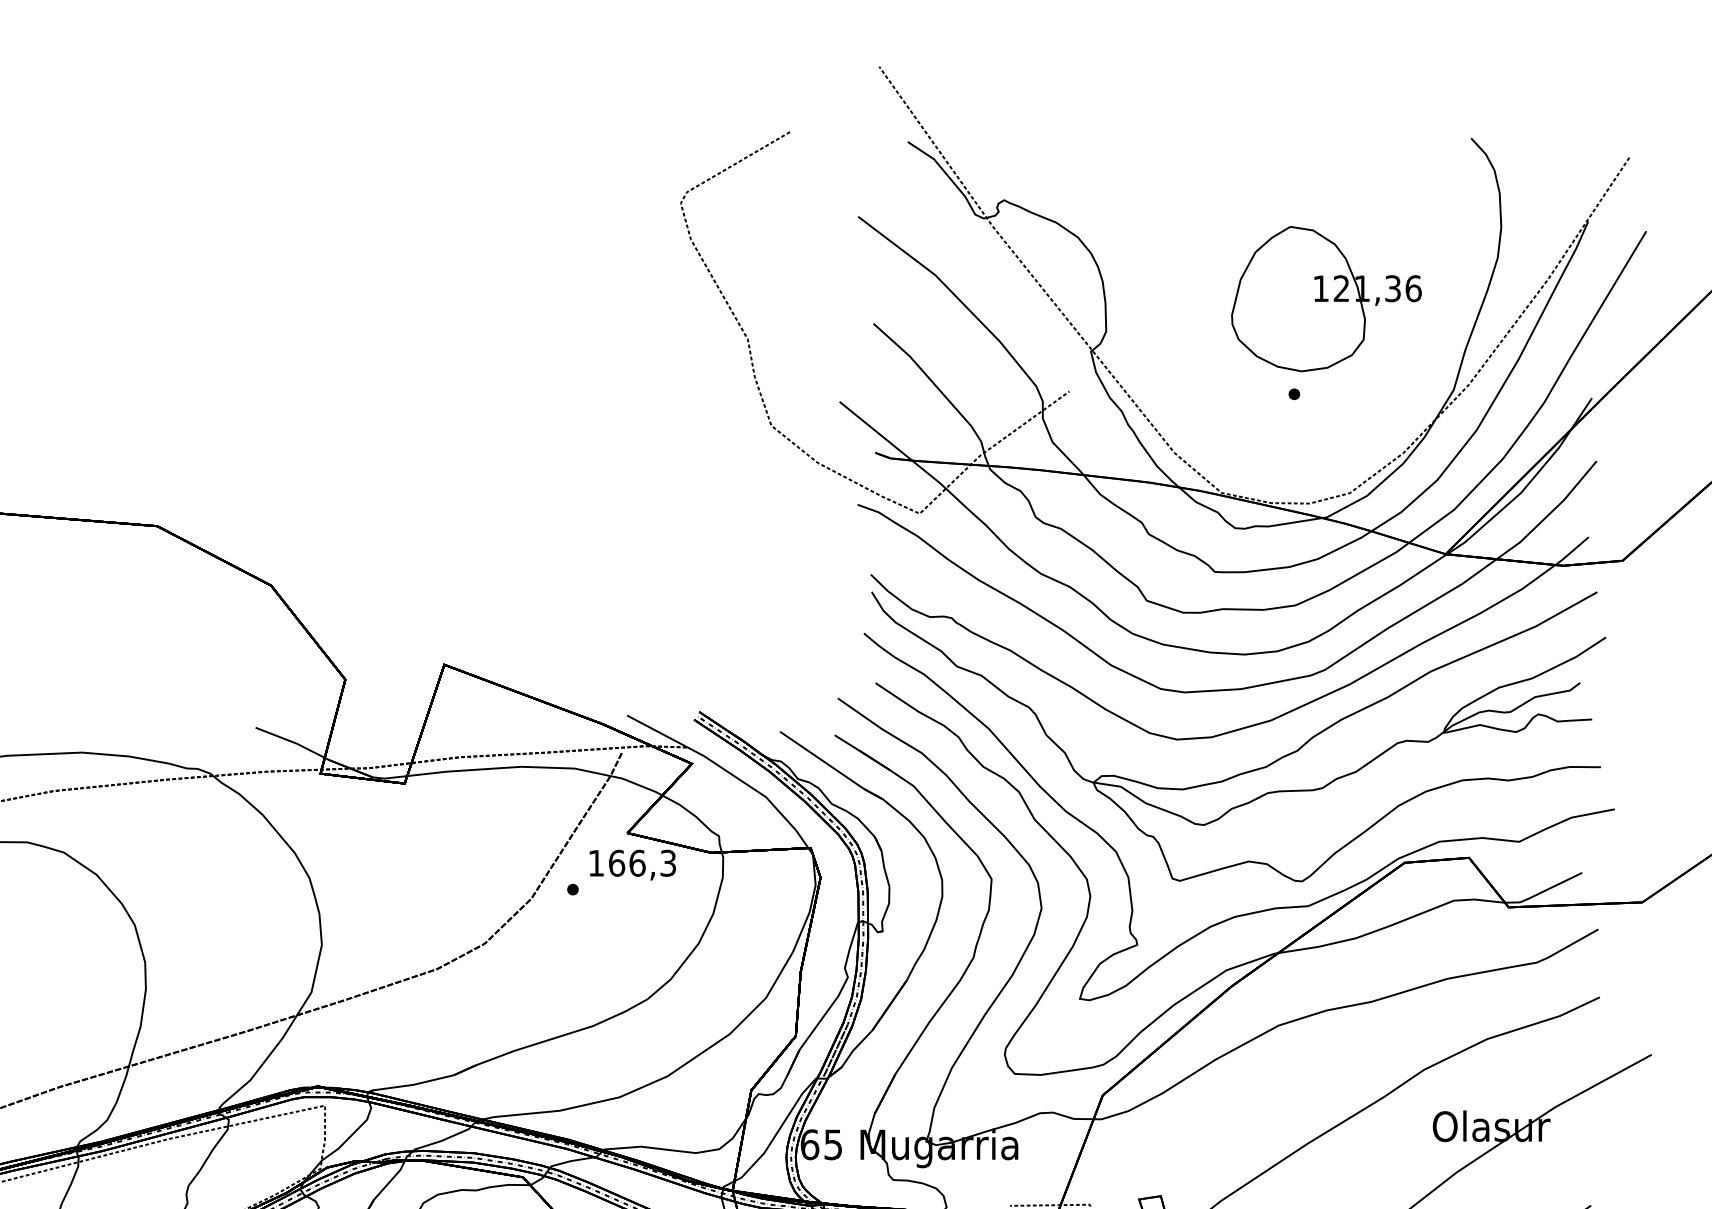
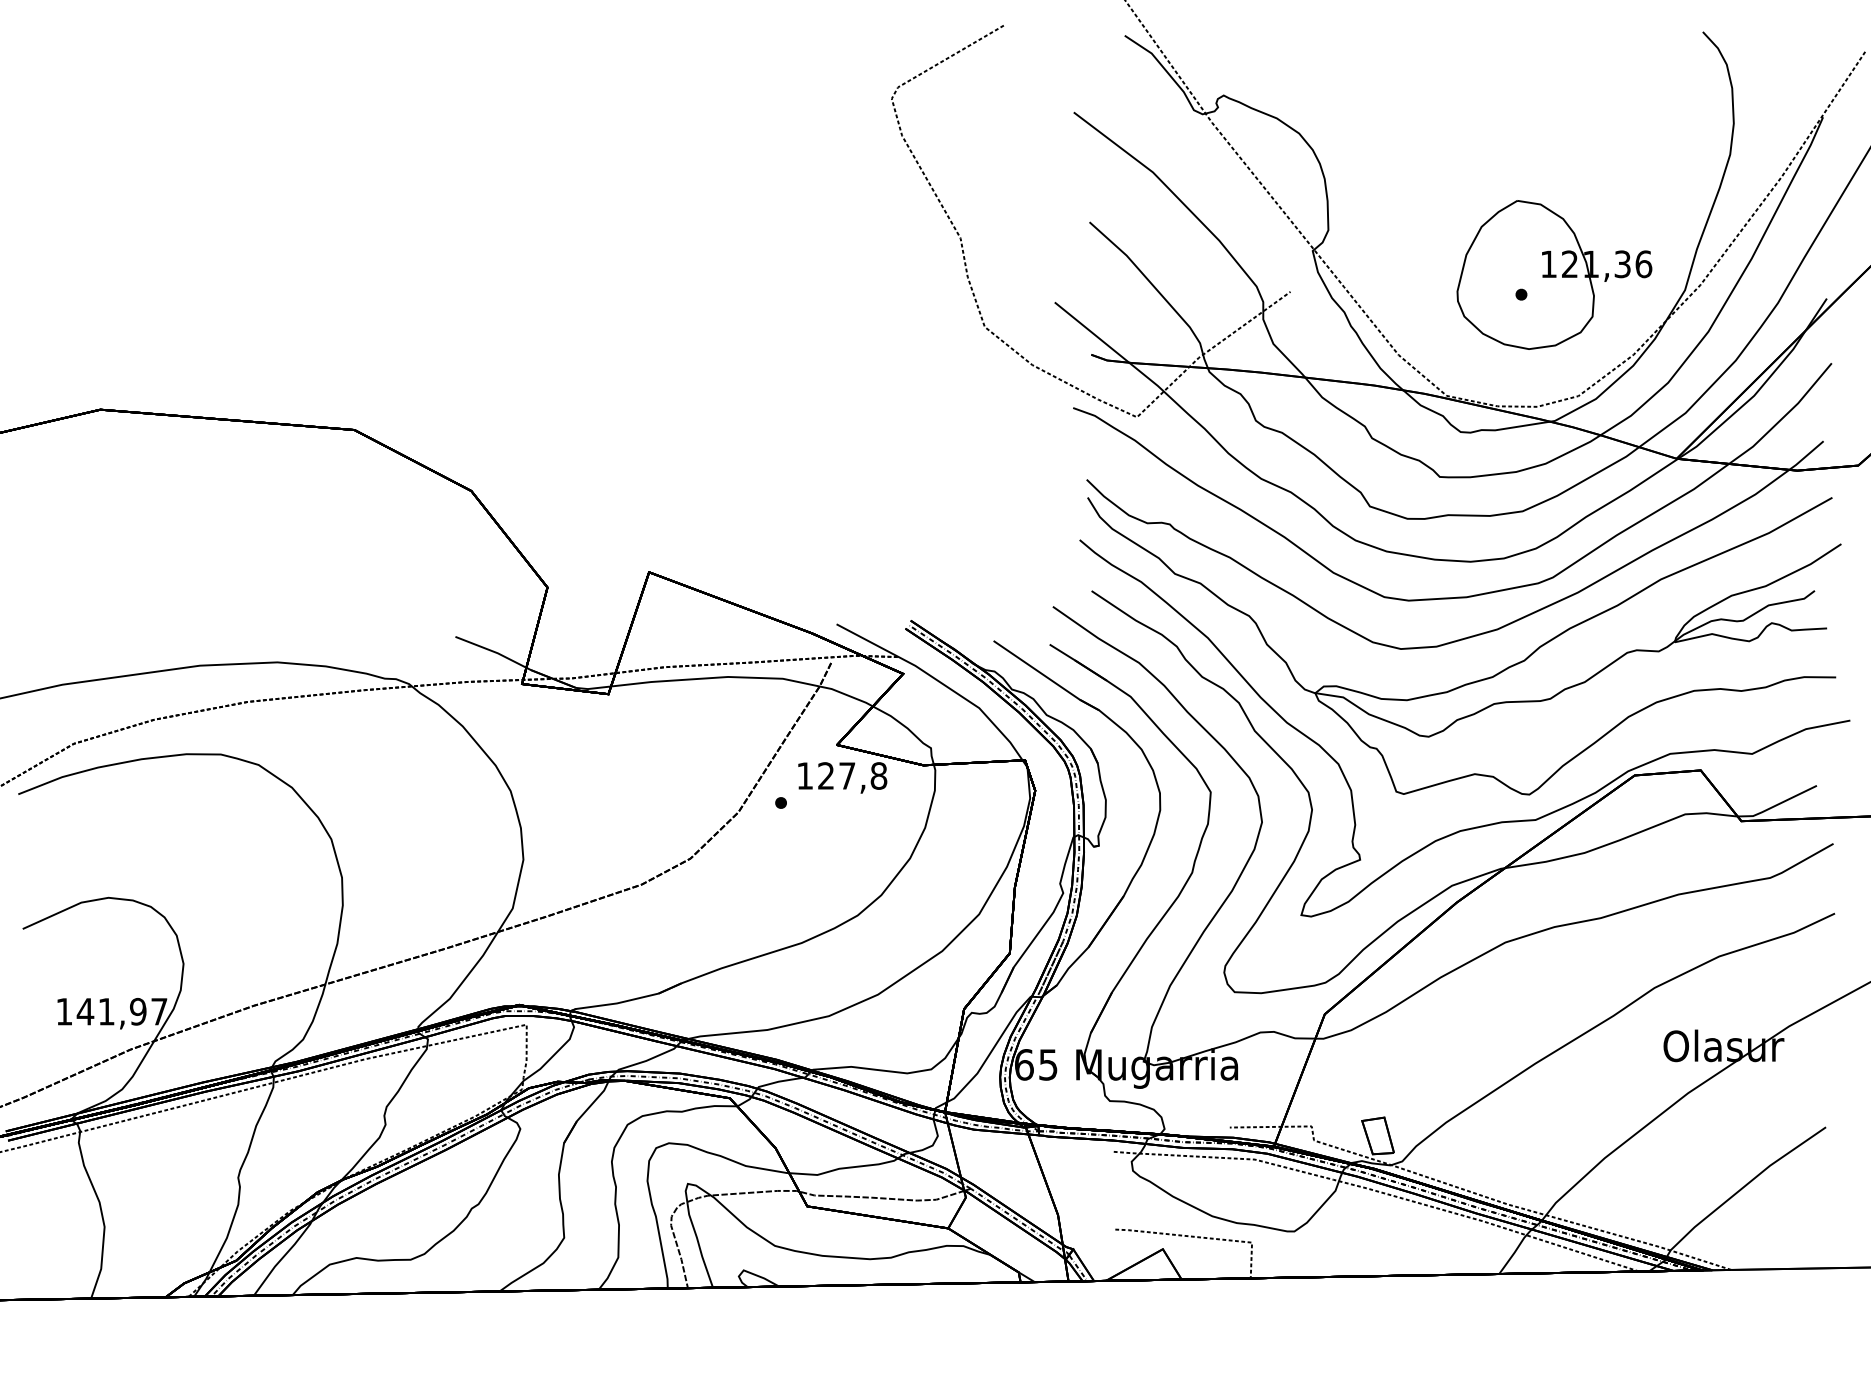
part: (1326, 298) -> (1554, 274), moved
text: (642, 862) -> (852, 775), 166,3 -> 127,8

